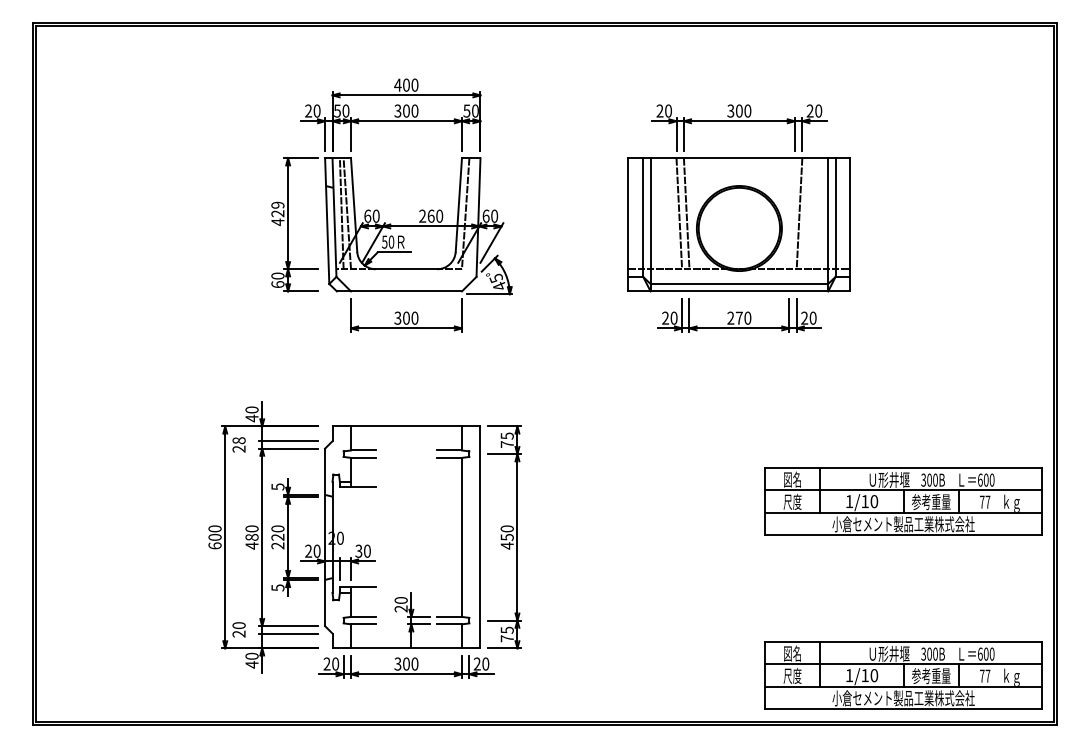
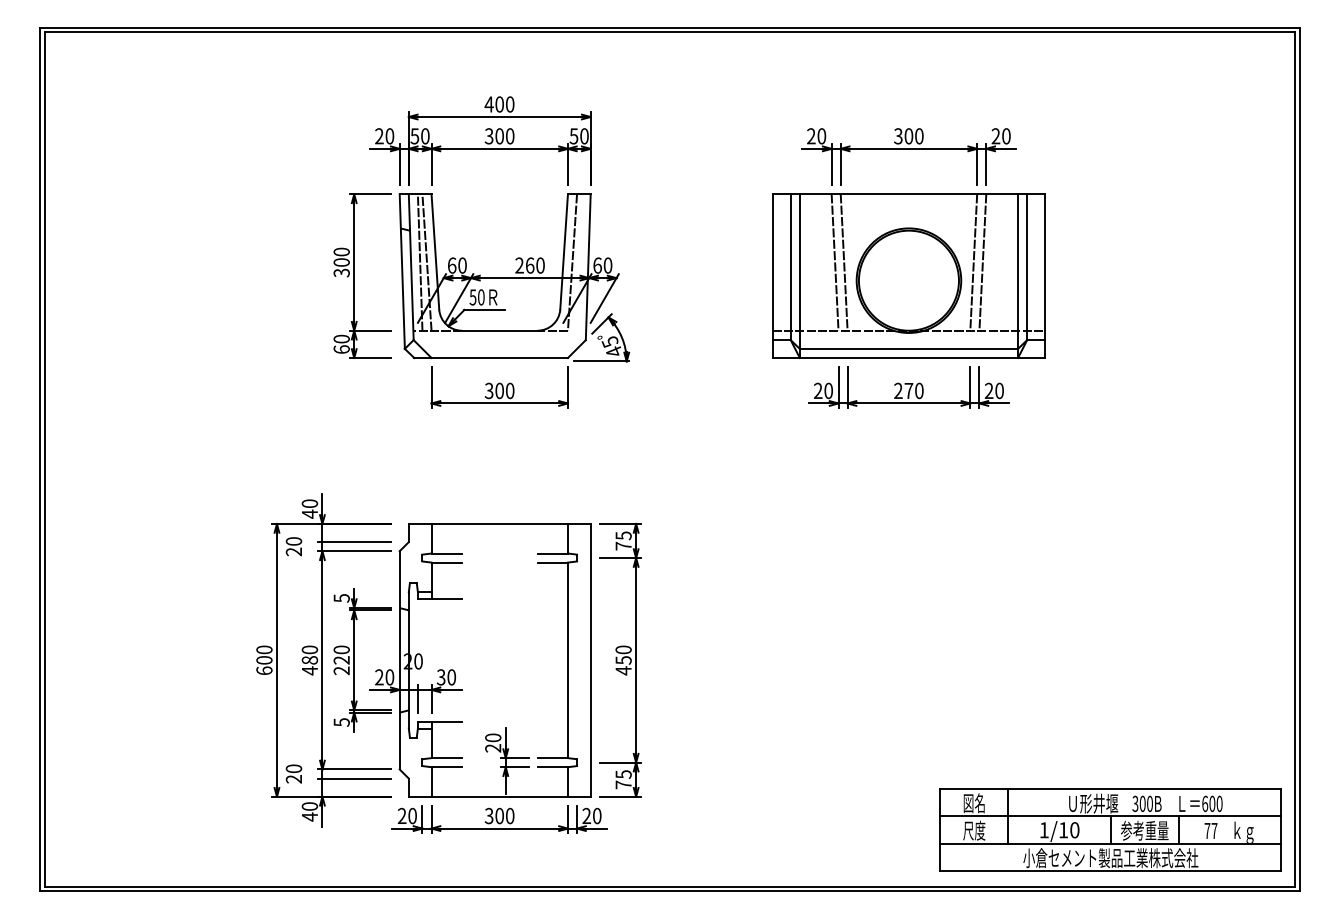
text: (277, 213) -> (341, 262), 429 -> 300
line: (791, 213) -> (972, 262), added
text: (239, 440) -> (294, 541), 28 -> 20
part: (903, 501) -> (1110, 616), removed

